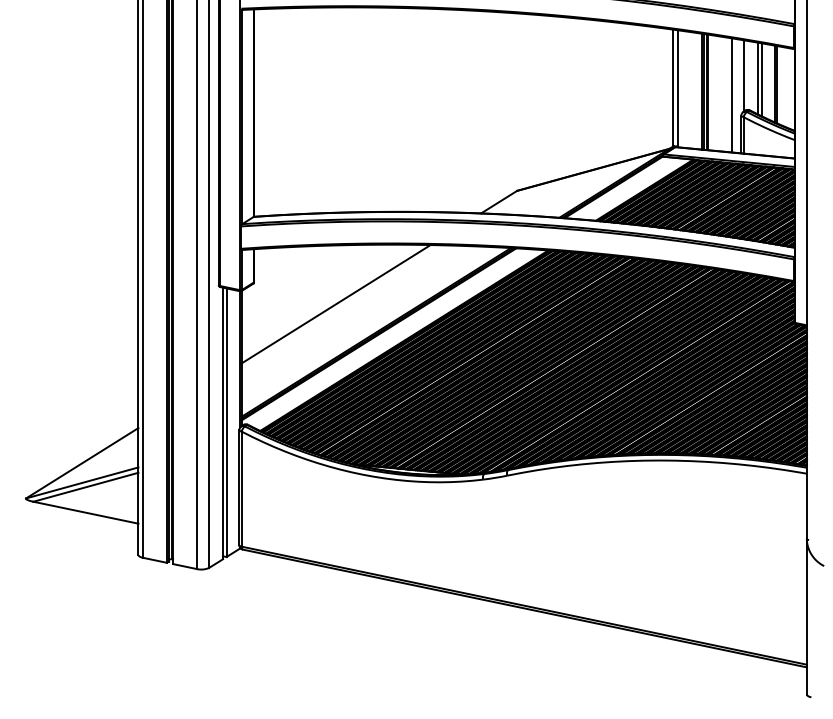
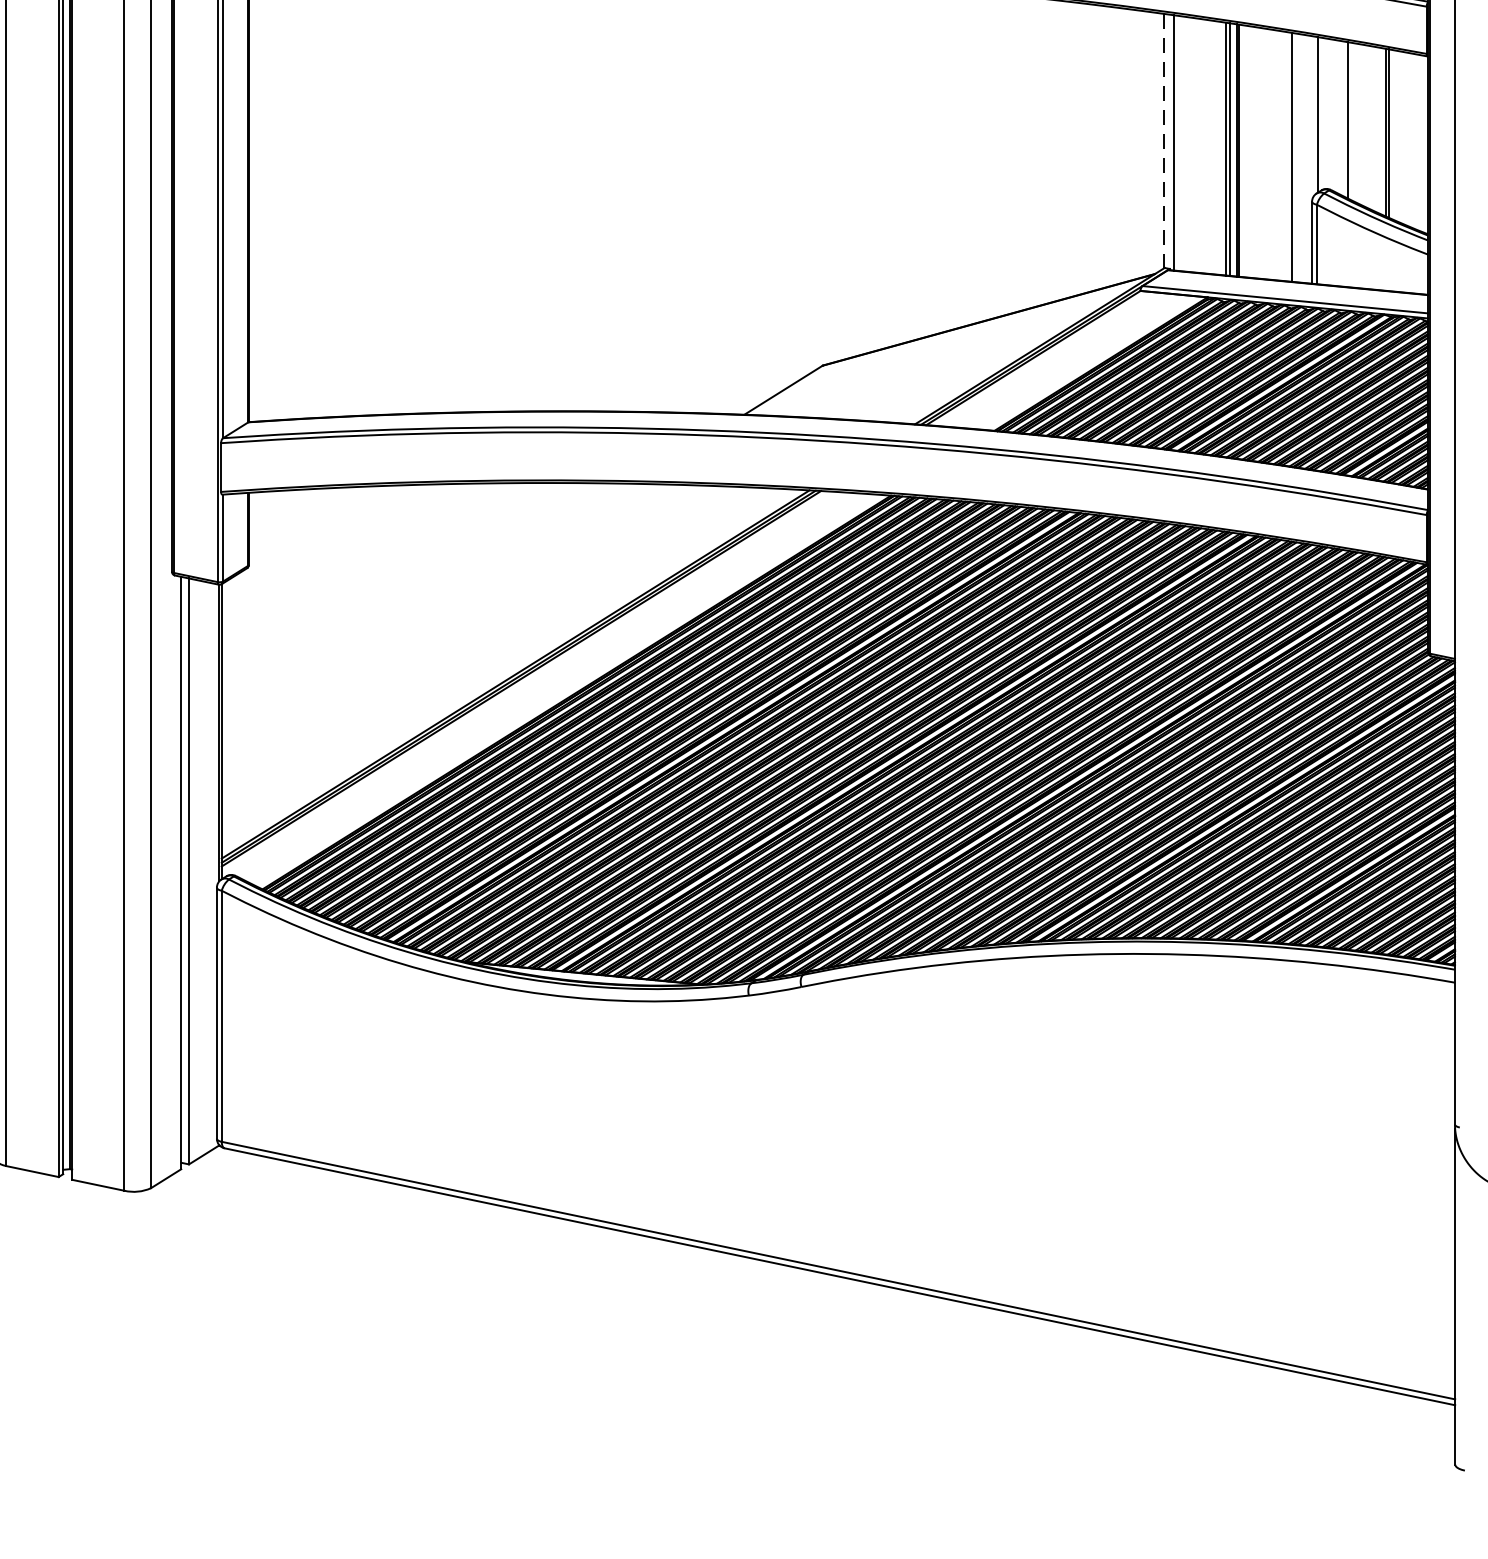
line: (761, 79) -> (1356, 122), removed
line: (673, 88) -> (1164, 142), solid -> dashed
line: (335, 304) -> (426, 613), removed

